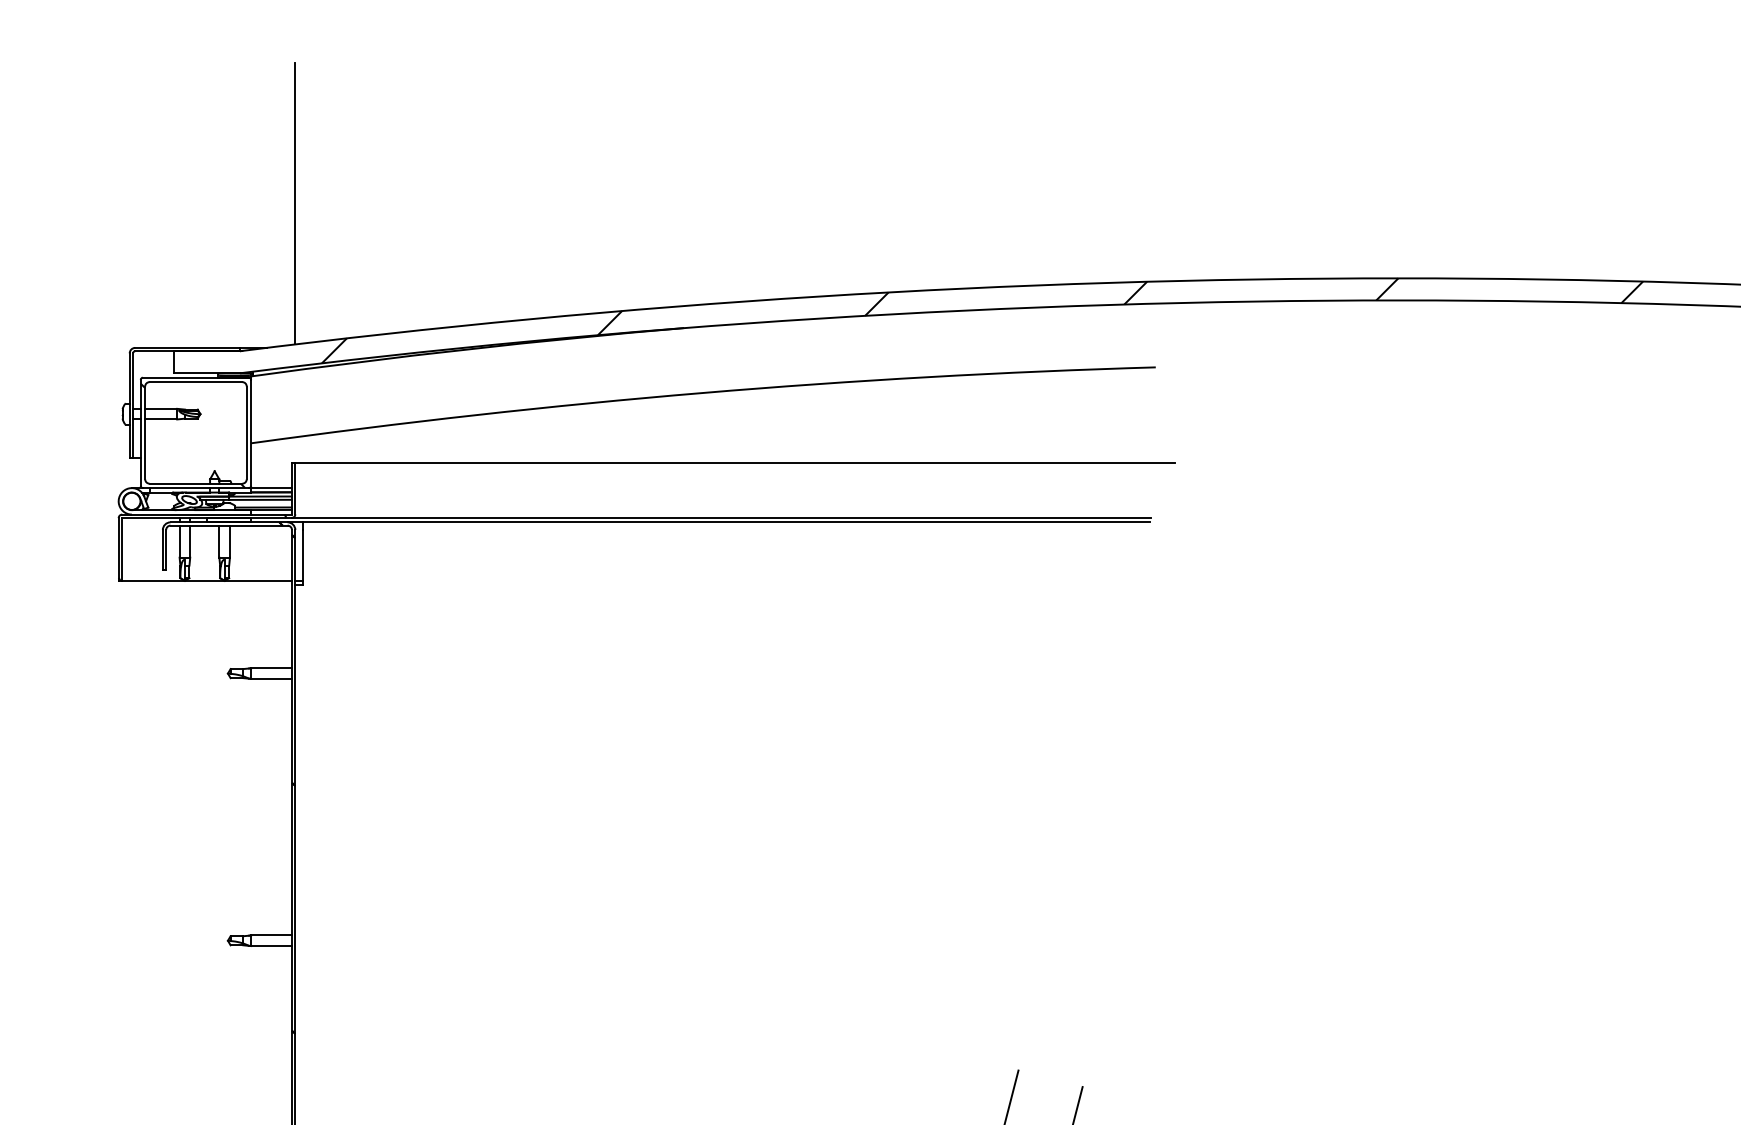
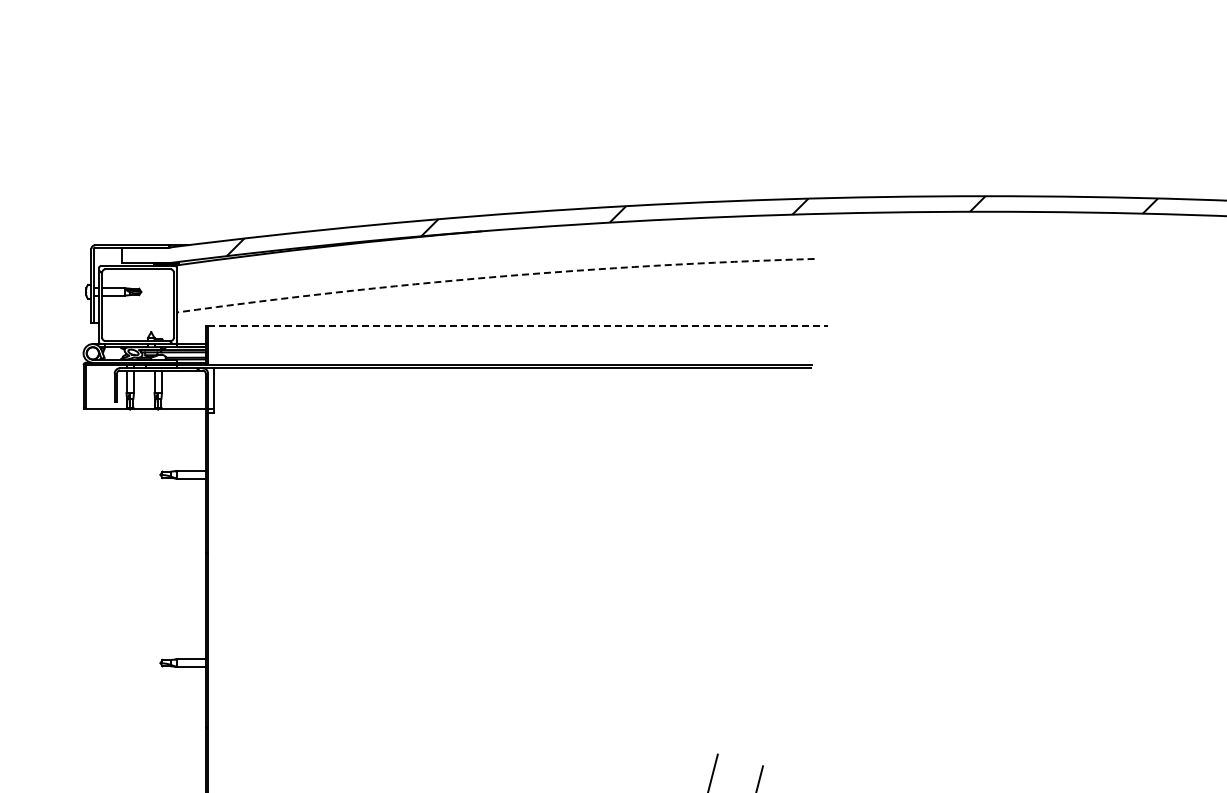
line: (295, 203) -> (208, 143), removed
arc: (703, 393) -> (495, 277), solid -> dashed
line: (735, 463) -> (518, 326), solid -> dashed

